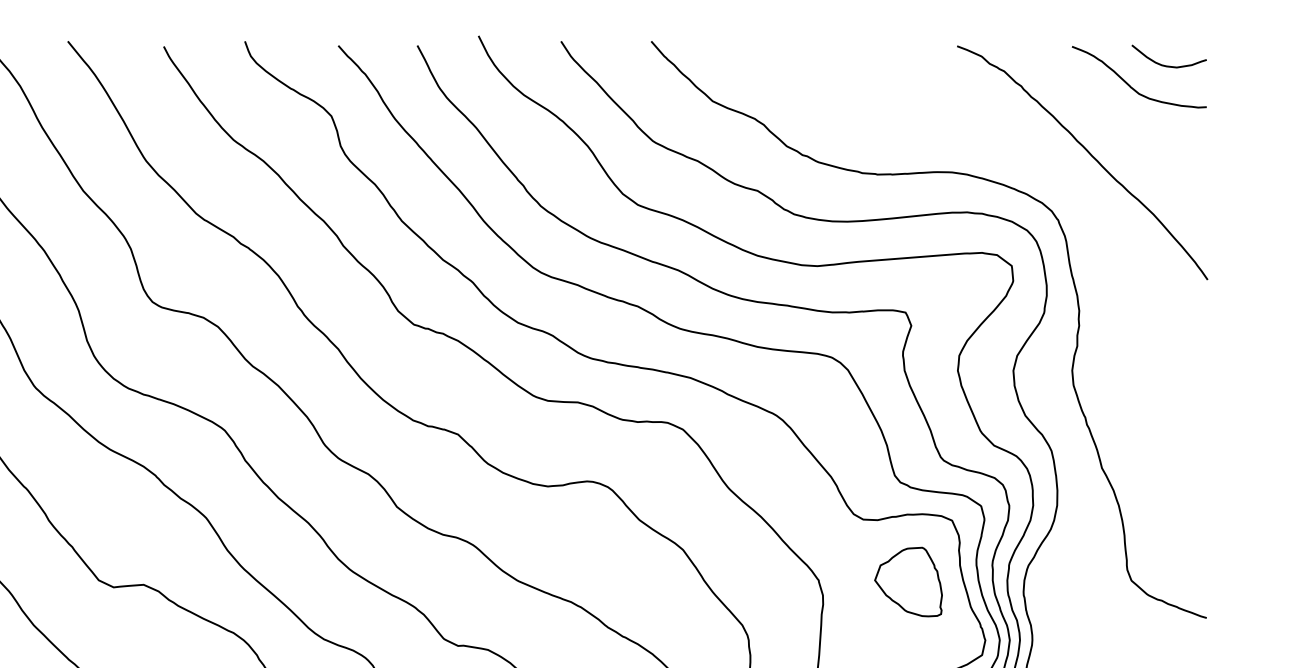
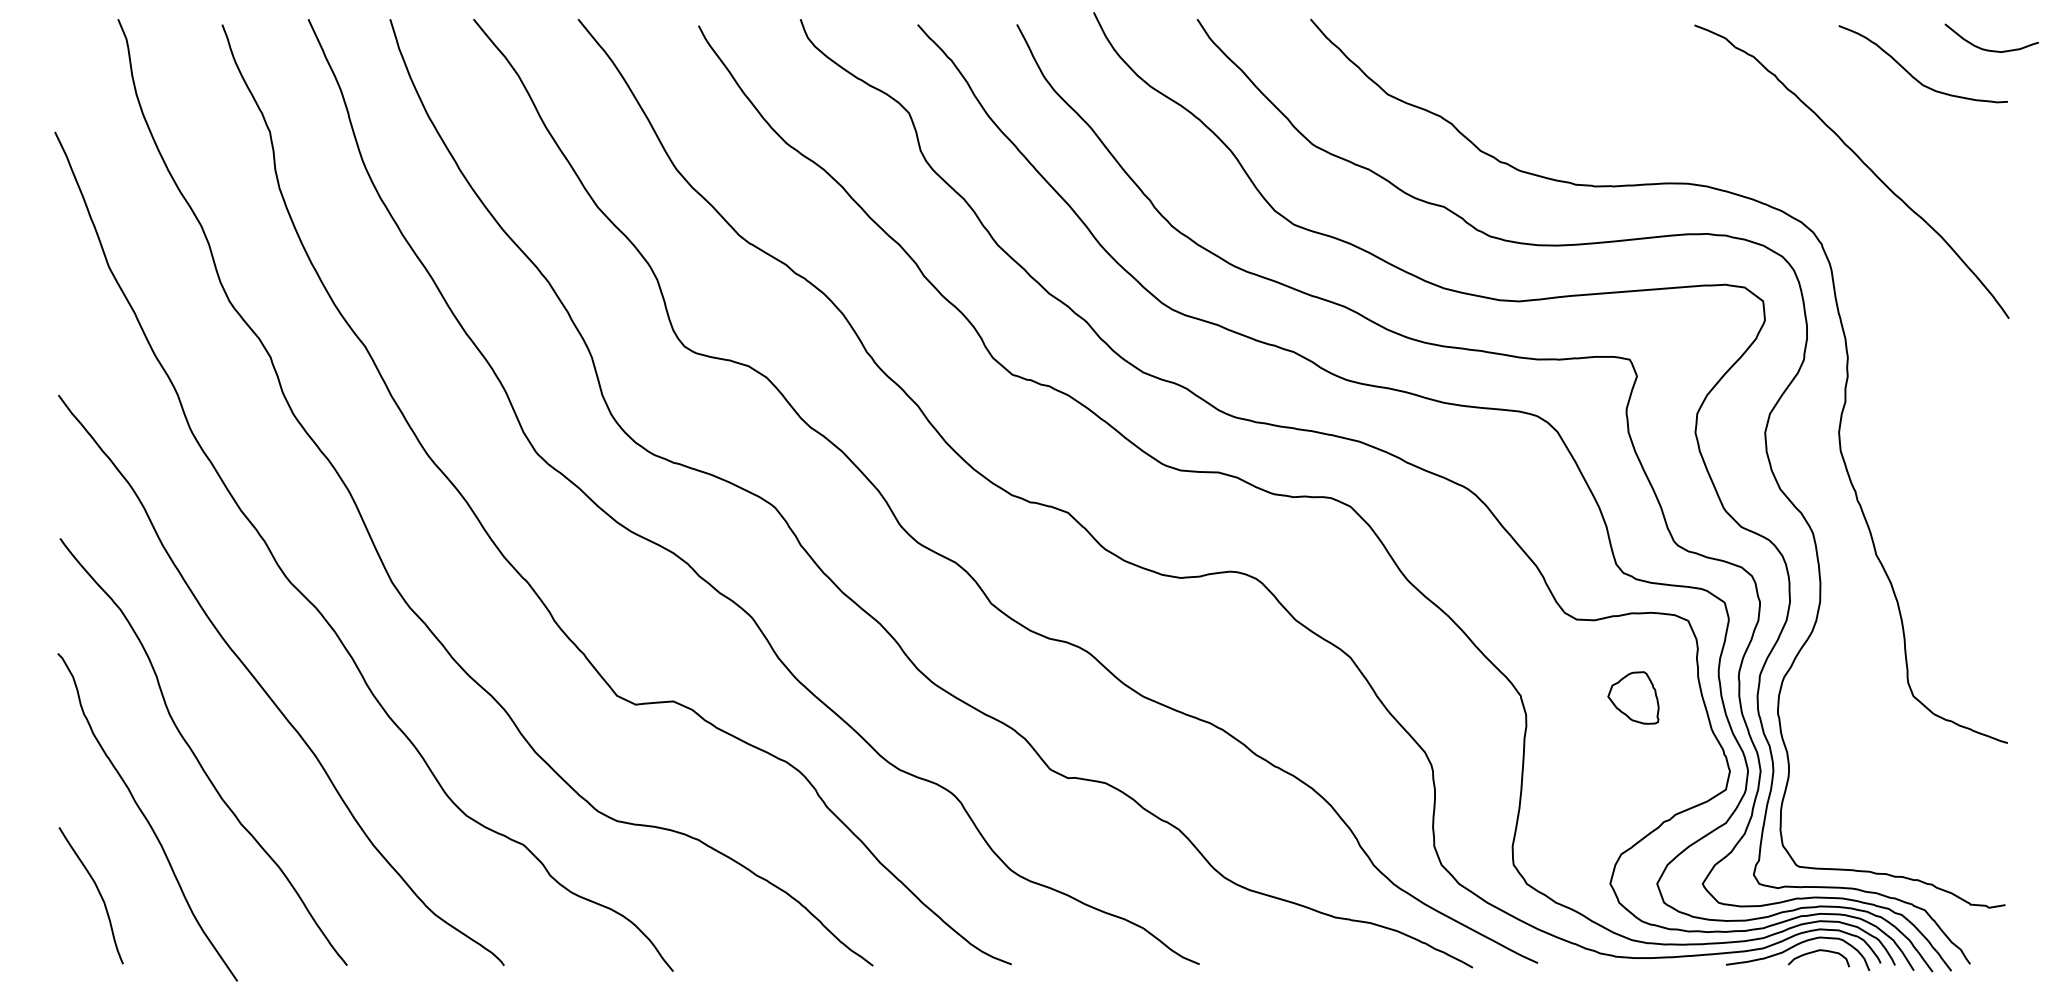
curve: (1167, 65) -> (1989, 49), moved
part: (908, 581) -> (1633, 697), size x0.6

